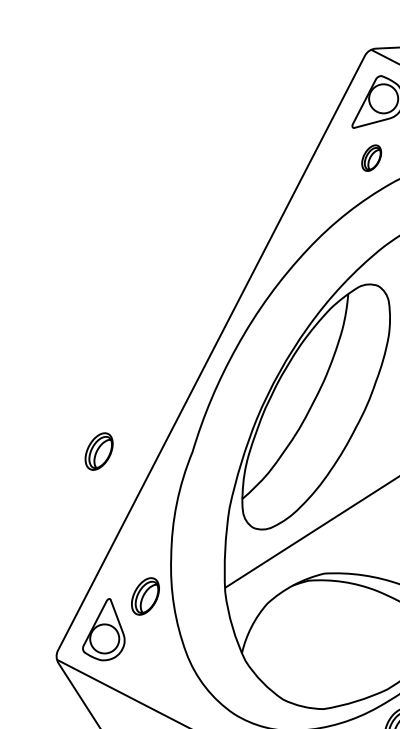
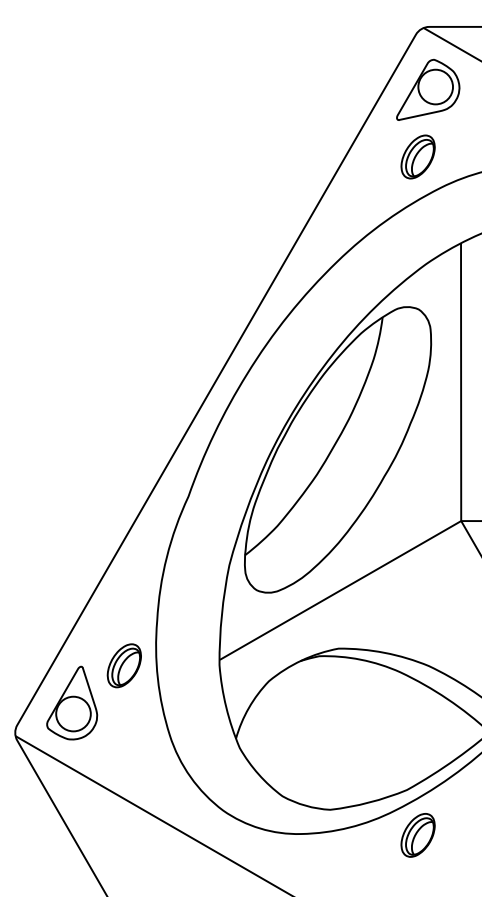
part: (371, 157) -> (417, 156), size x1.43
part: (98, 451) -> (76, 490), removed

